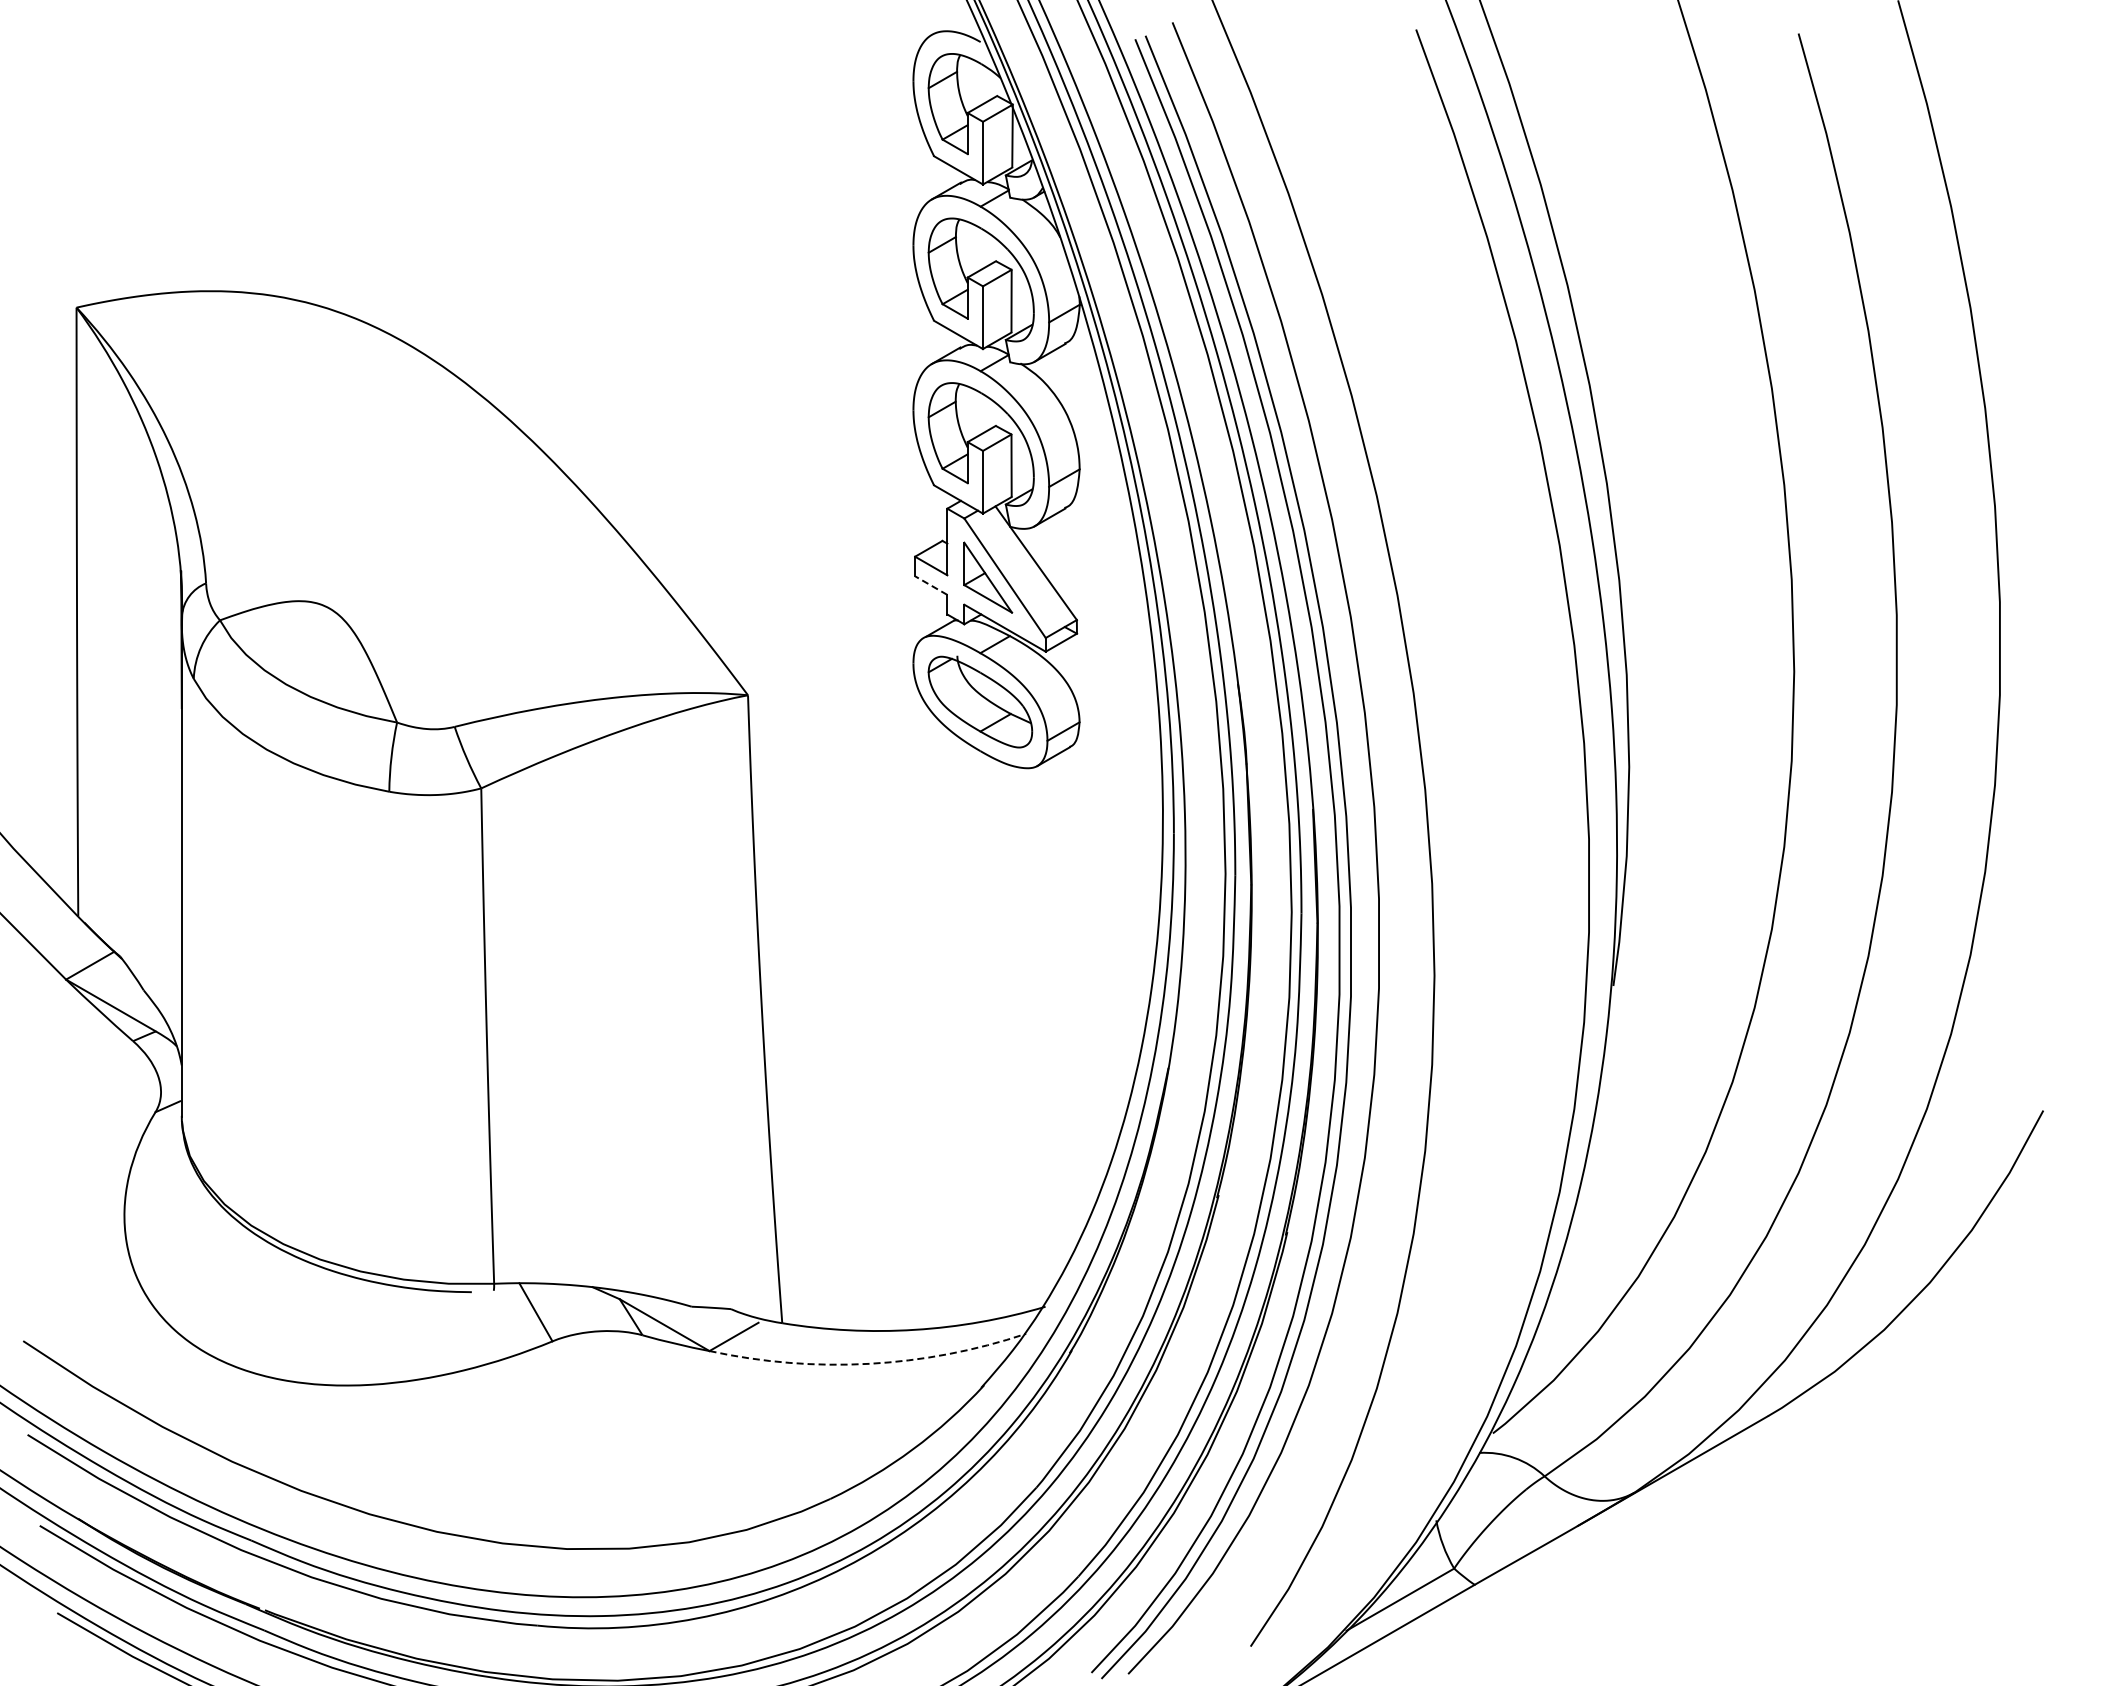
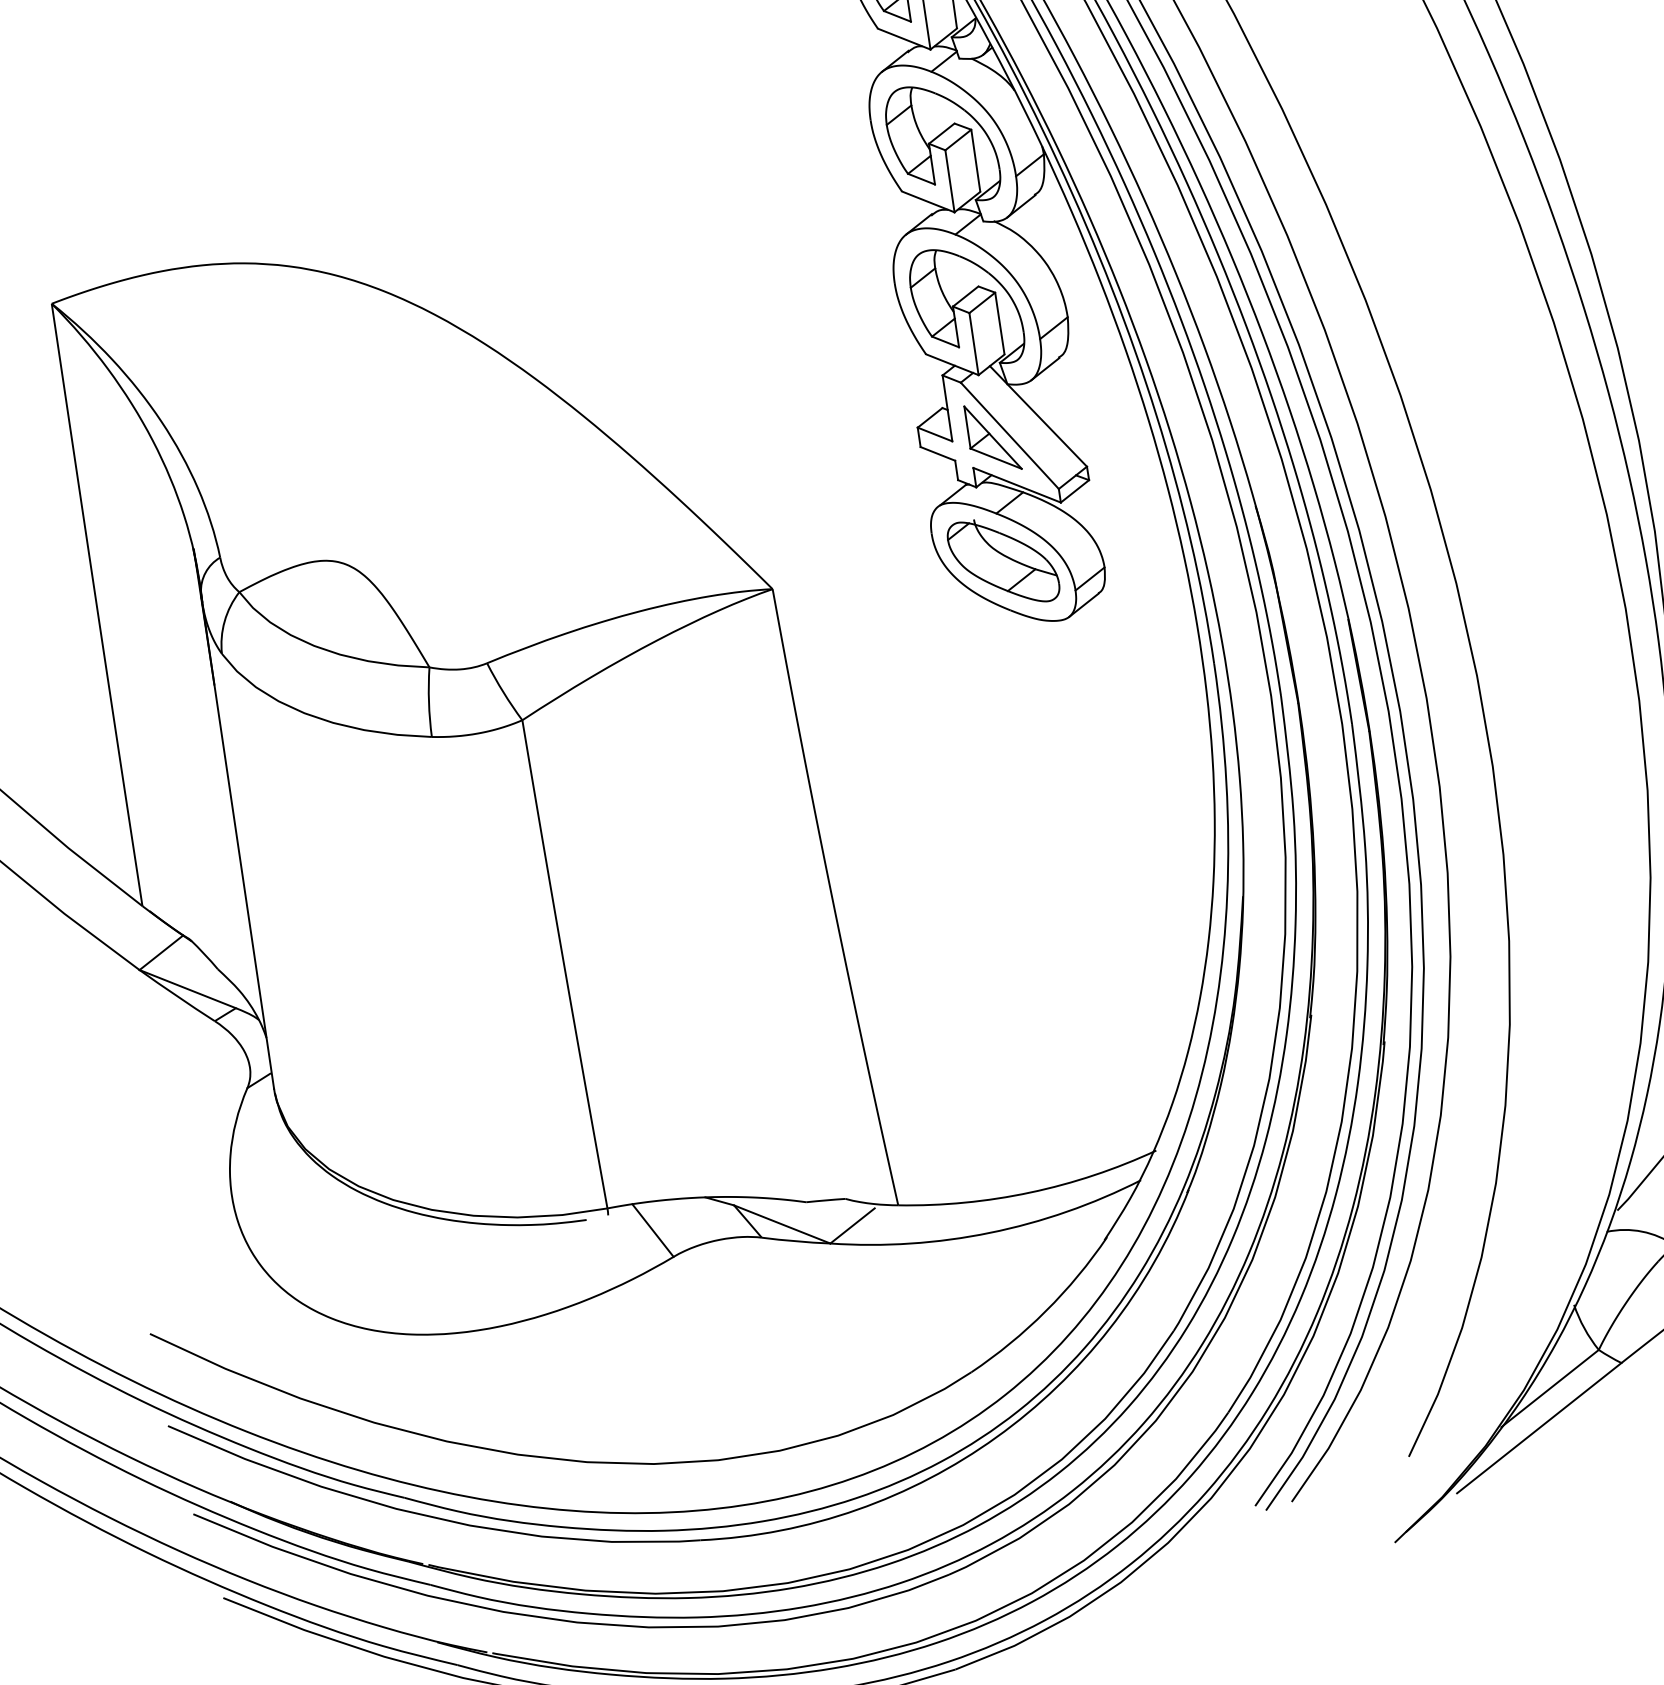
line: (931, 585) -> (938, 453), dashed -> solid
arc: (869, 1363) -> (990, 1232), dashed -> solid

